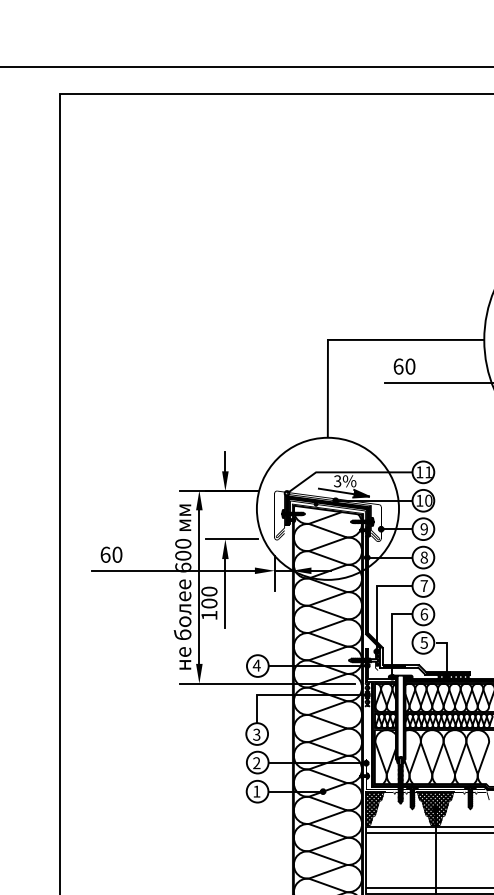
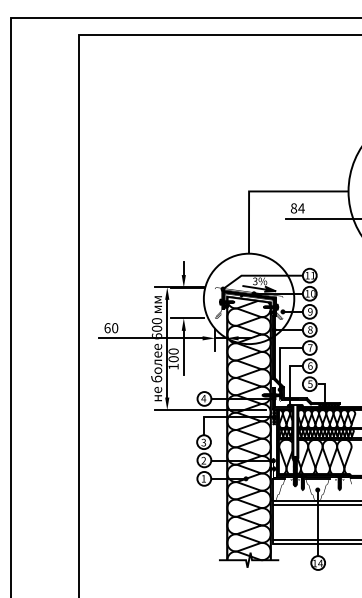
text: (404, 366) -> (297, 208), 60 -> 84
hatch: (374, 808) -> (278, 489), removed
hatch: (435, 808) -> (317, 489), removed

